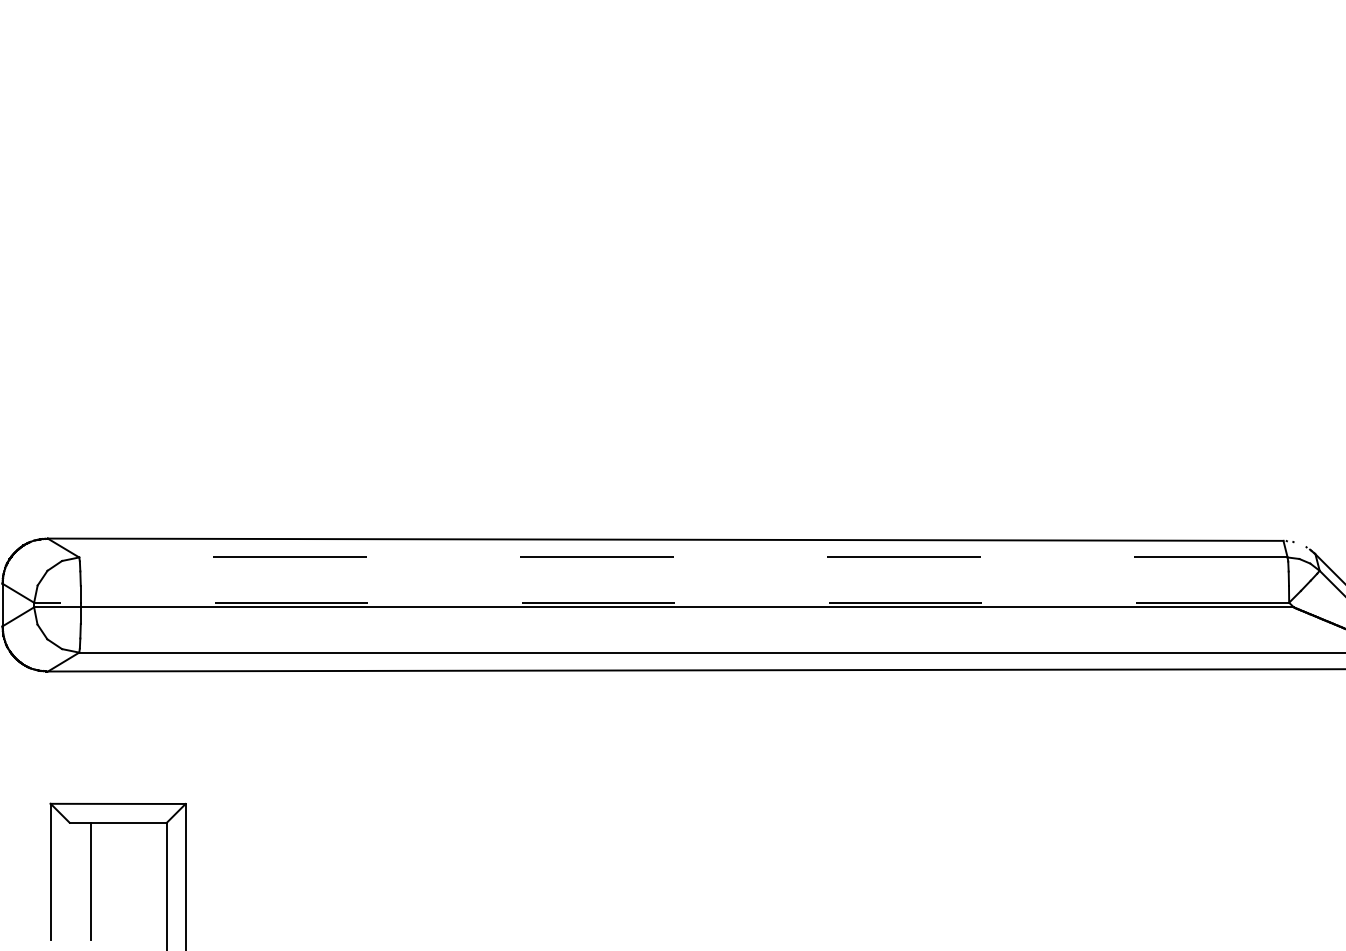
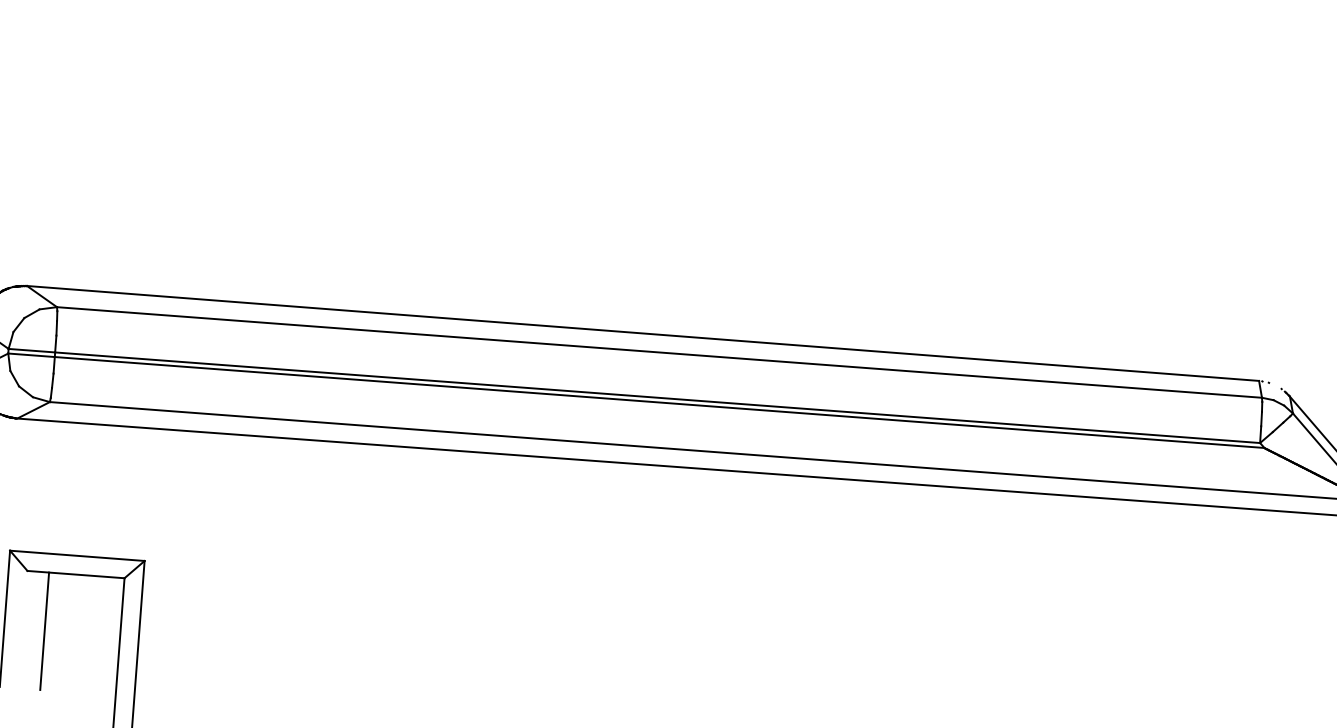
line: (682, 557) -> (658, 352), dashed -> solid
line: (661, 602) -> (634, 395), dashed -> solid

